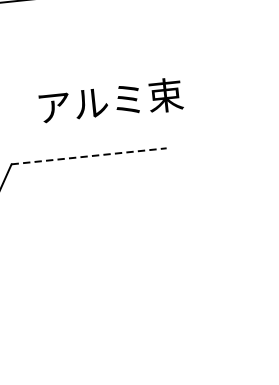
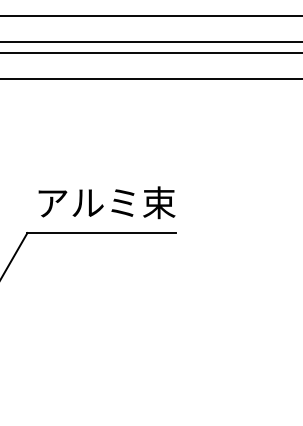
text: (110, 100) -> (106, 202), moved
line: (89, 156) -> (102, 233), dashed -> solid

